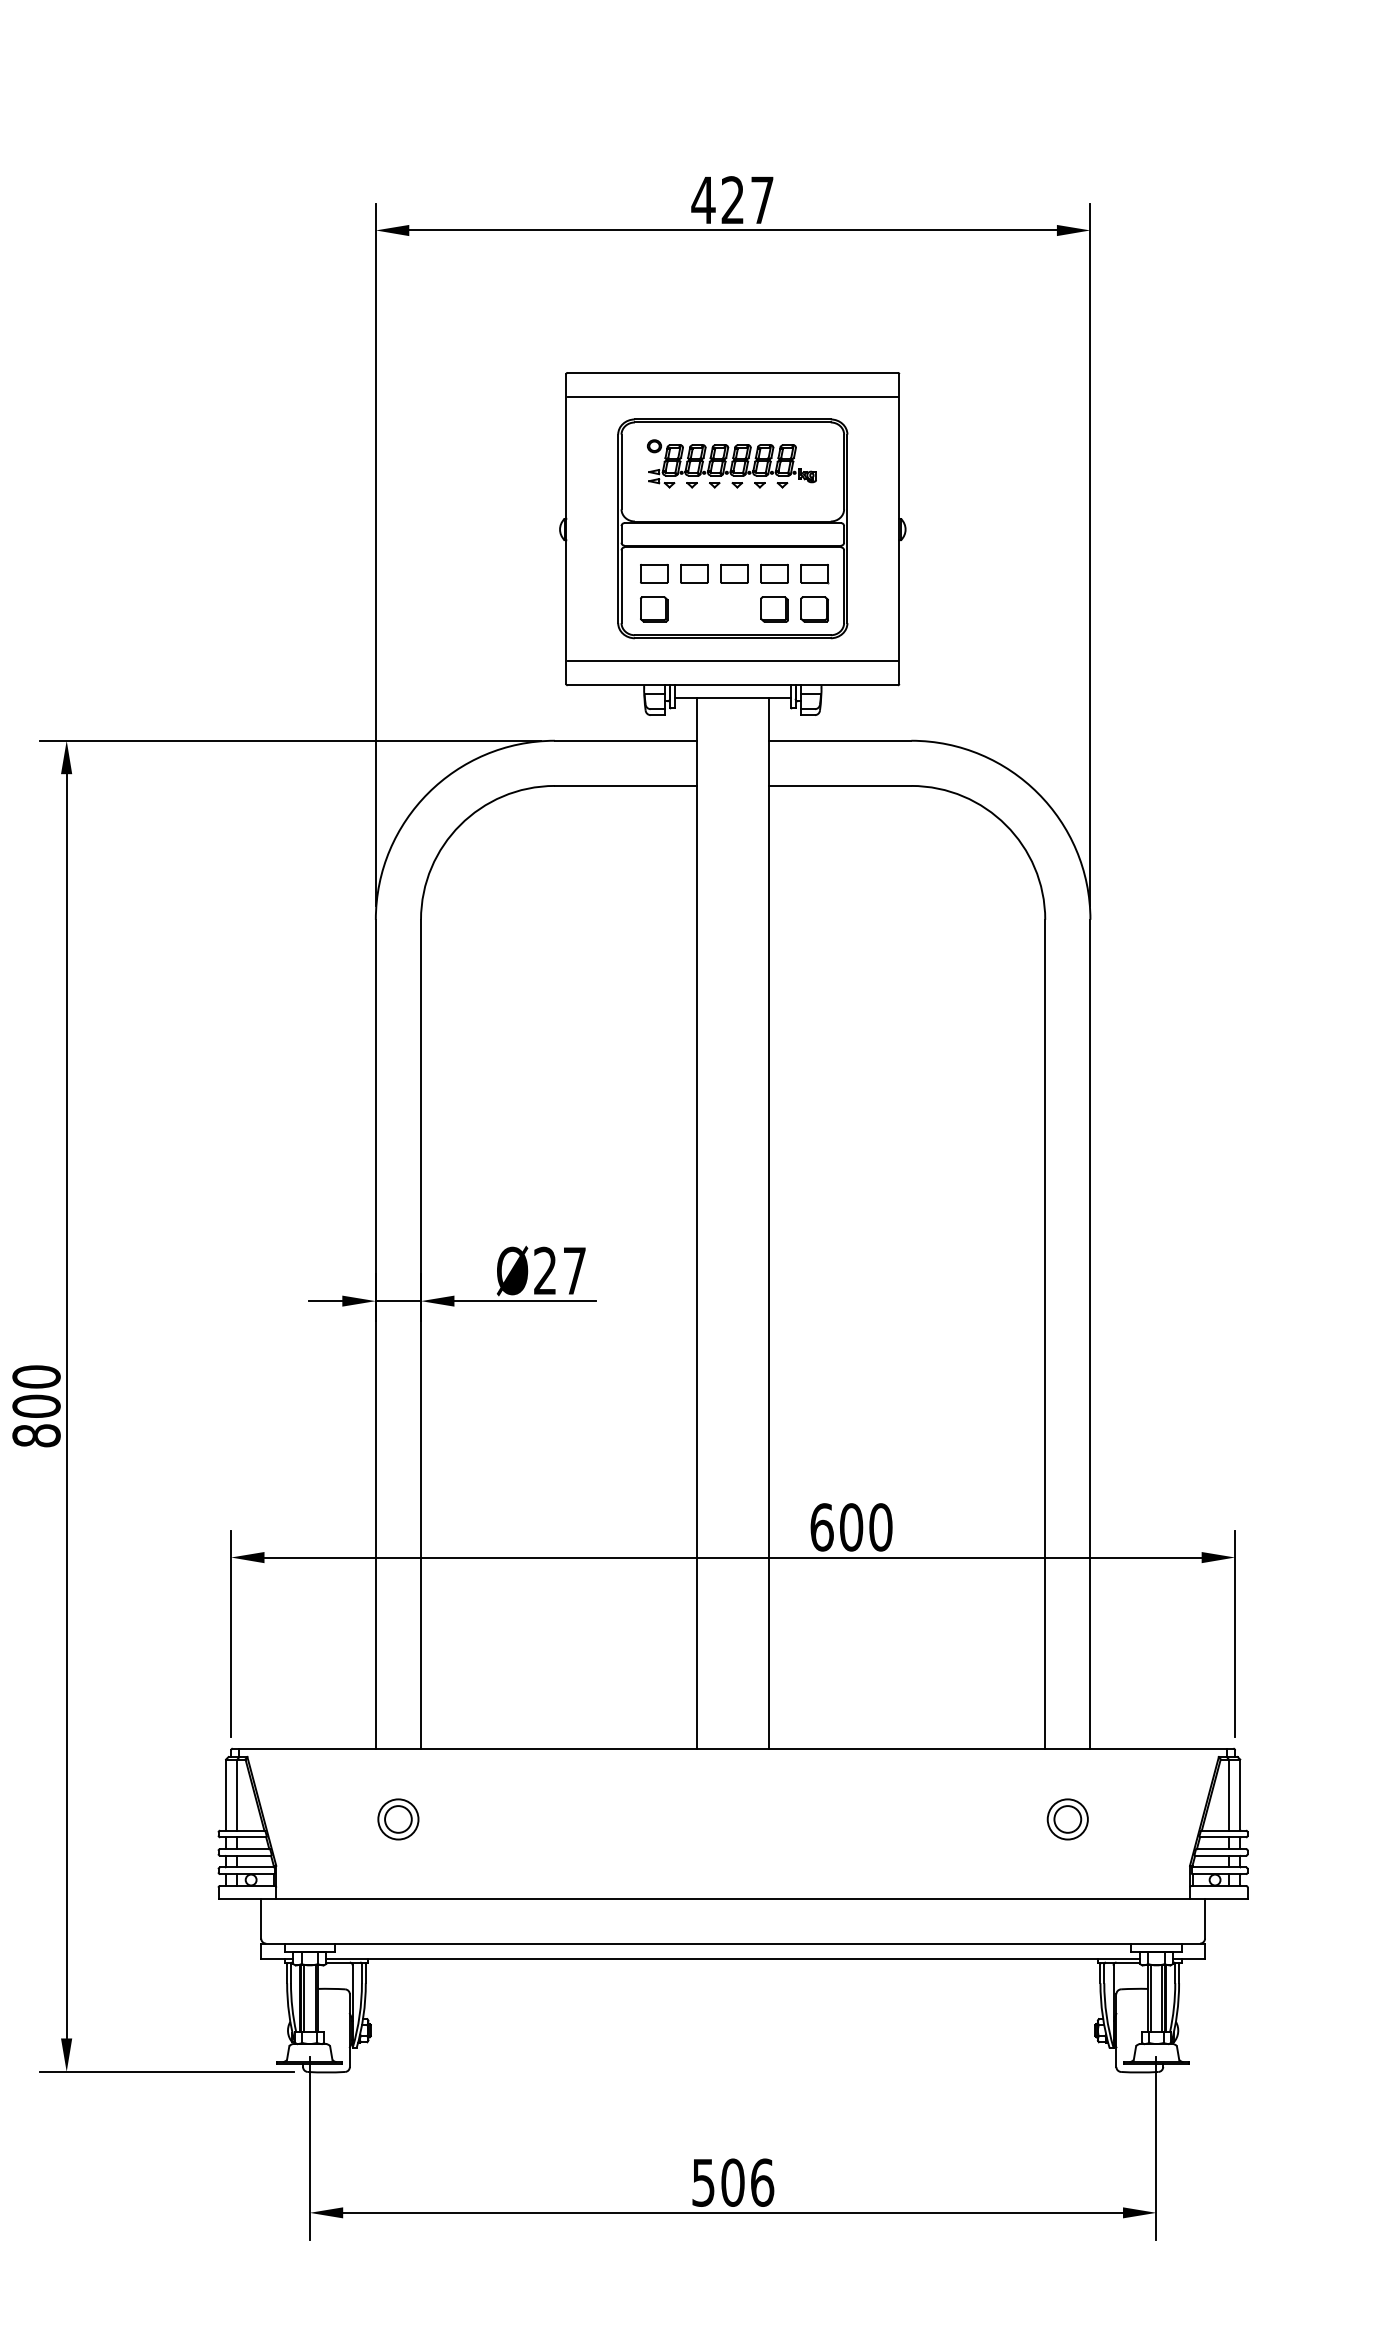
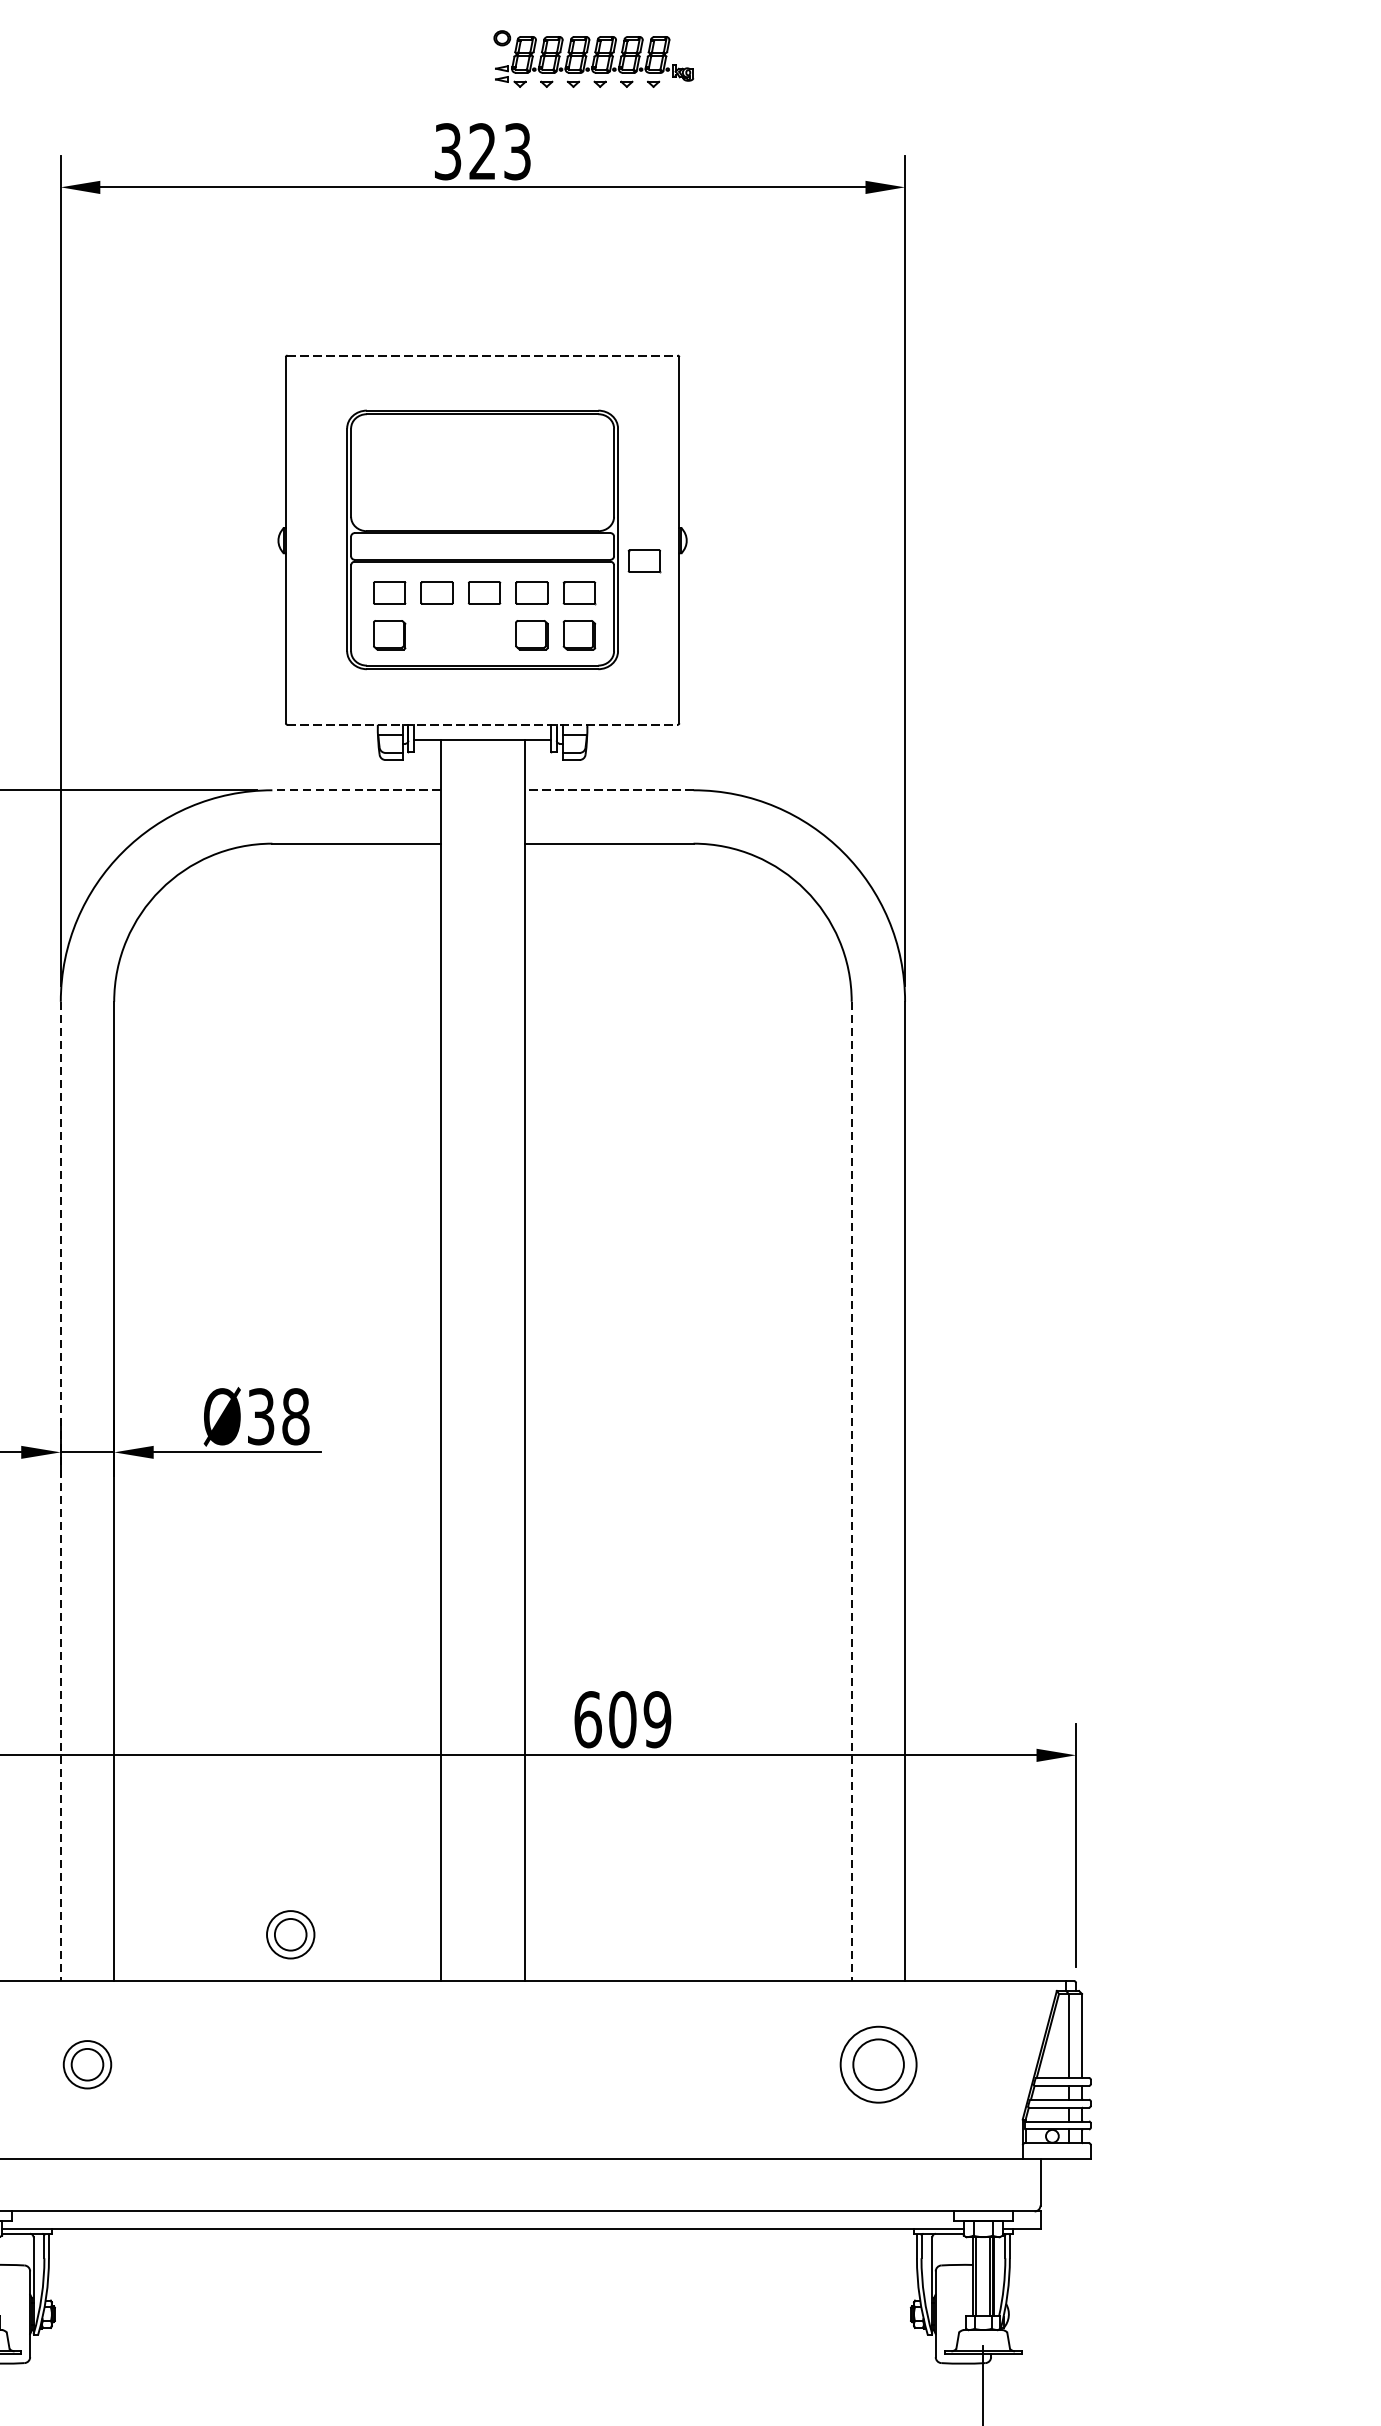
text: (732, 200) -> (482, 151), 427 -> 323
line: (733, 372) -> (483, 355), solid -> dashed
line: (732, 397) -> (482, 384), removed
part: (731, 463) -> (593, 58), moved
part: (869, 547) -> (644, 561), added
line: (732, 661) -> (482, 696), removed
line: (733, 685) -> (483, 724), solid -> dashed
line: (625, 740) -> (355, 789), solid -> dashed
line: (839, 740) -> (608, 789), solid -> dashed
text: (560, 1270) -> (278, 1416), Ø27 -> Ø38
line: (375, 1334) -> (60, 1491), solid -> dashed
line: (1045, 1334) -> (852, 1491), solid -> dashed
text: (880, 1527) -> (657, 1719), 600 -> 609
part: (570, 1709) -> (290, 1934), added
part: (1067, 1819) -> (878, 2064), size x1.6

